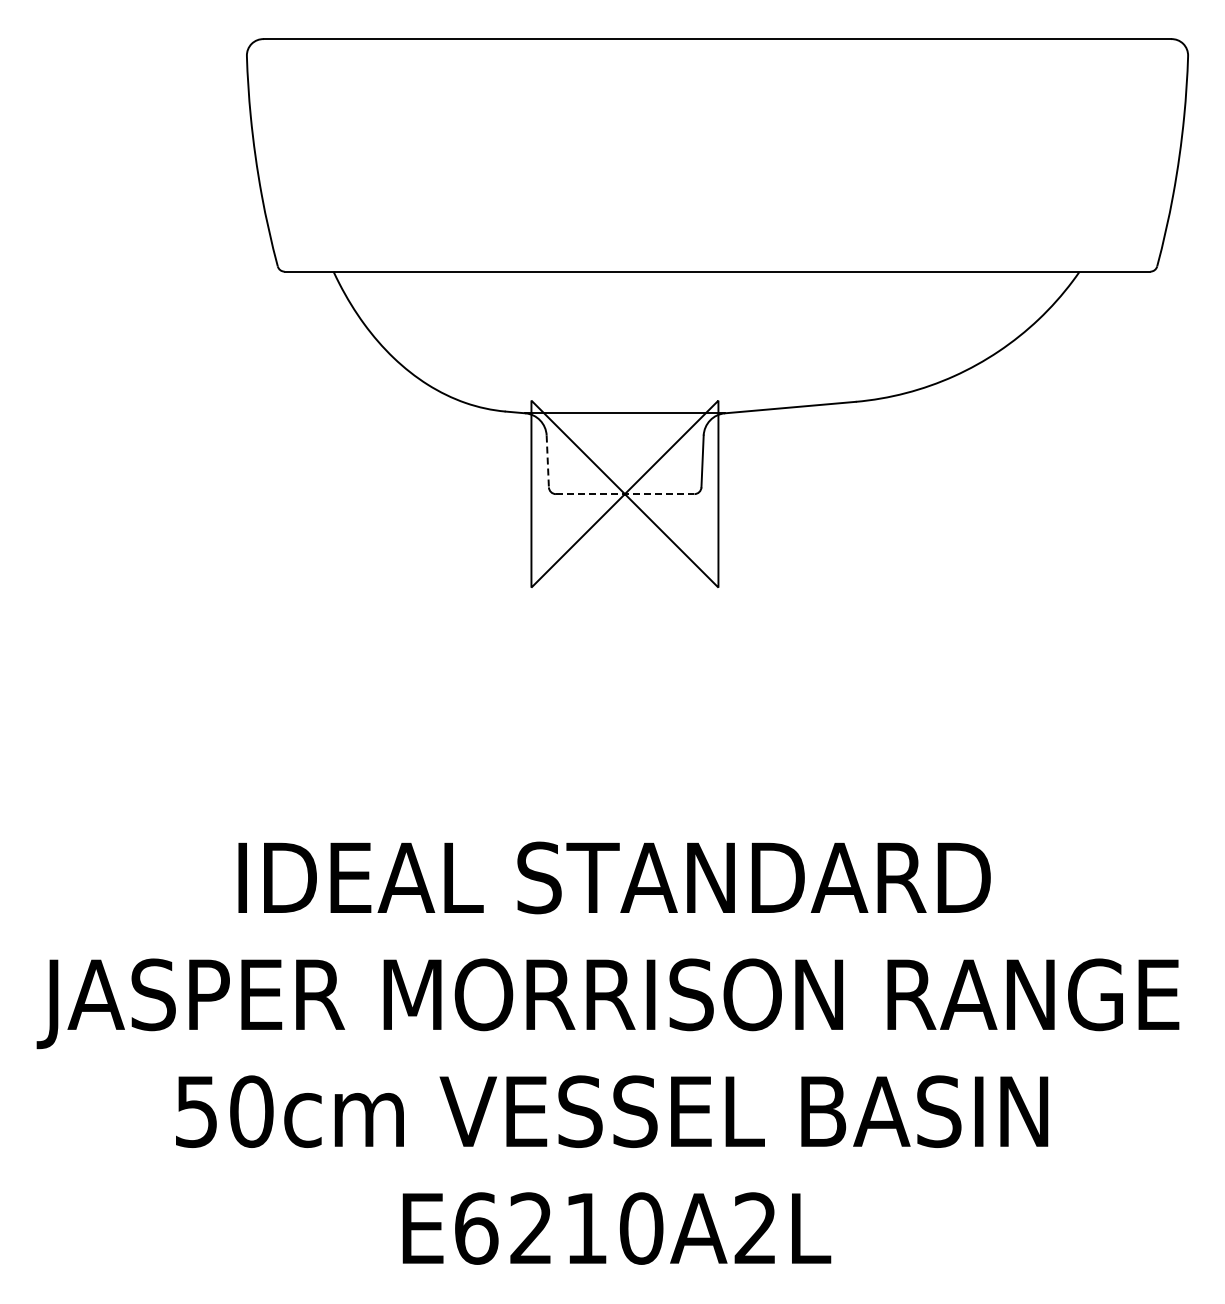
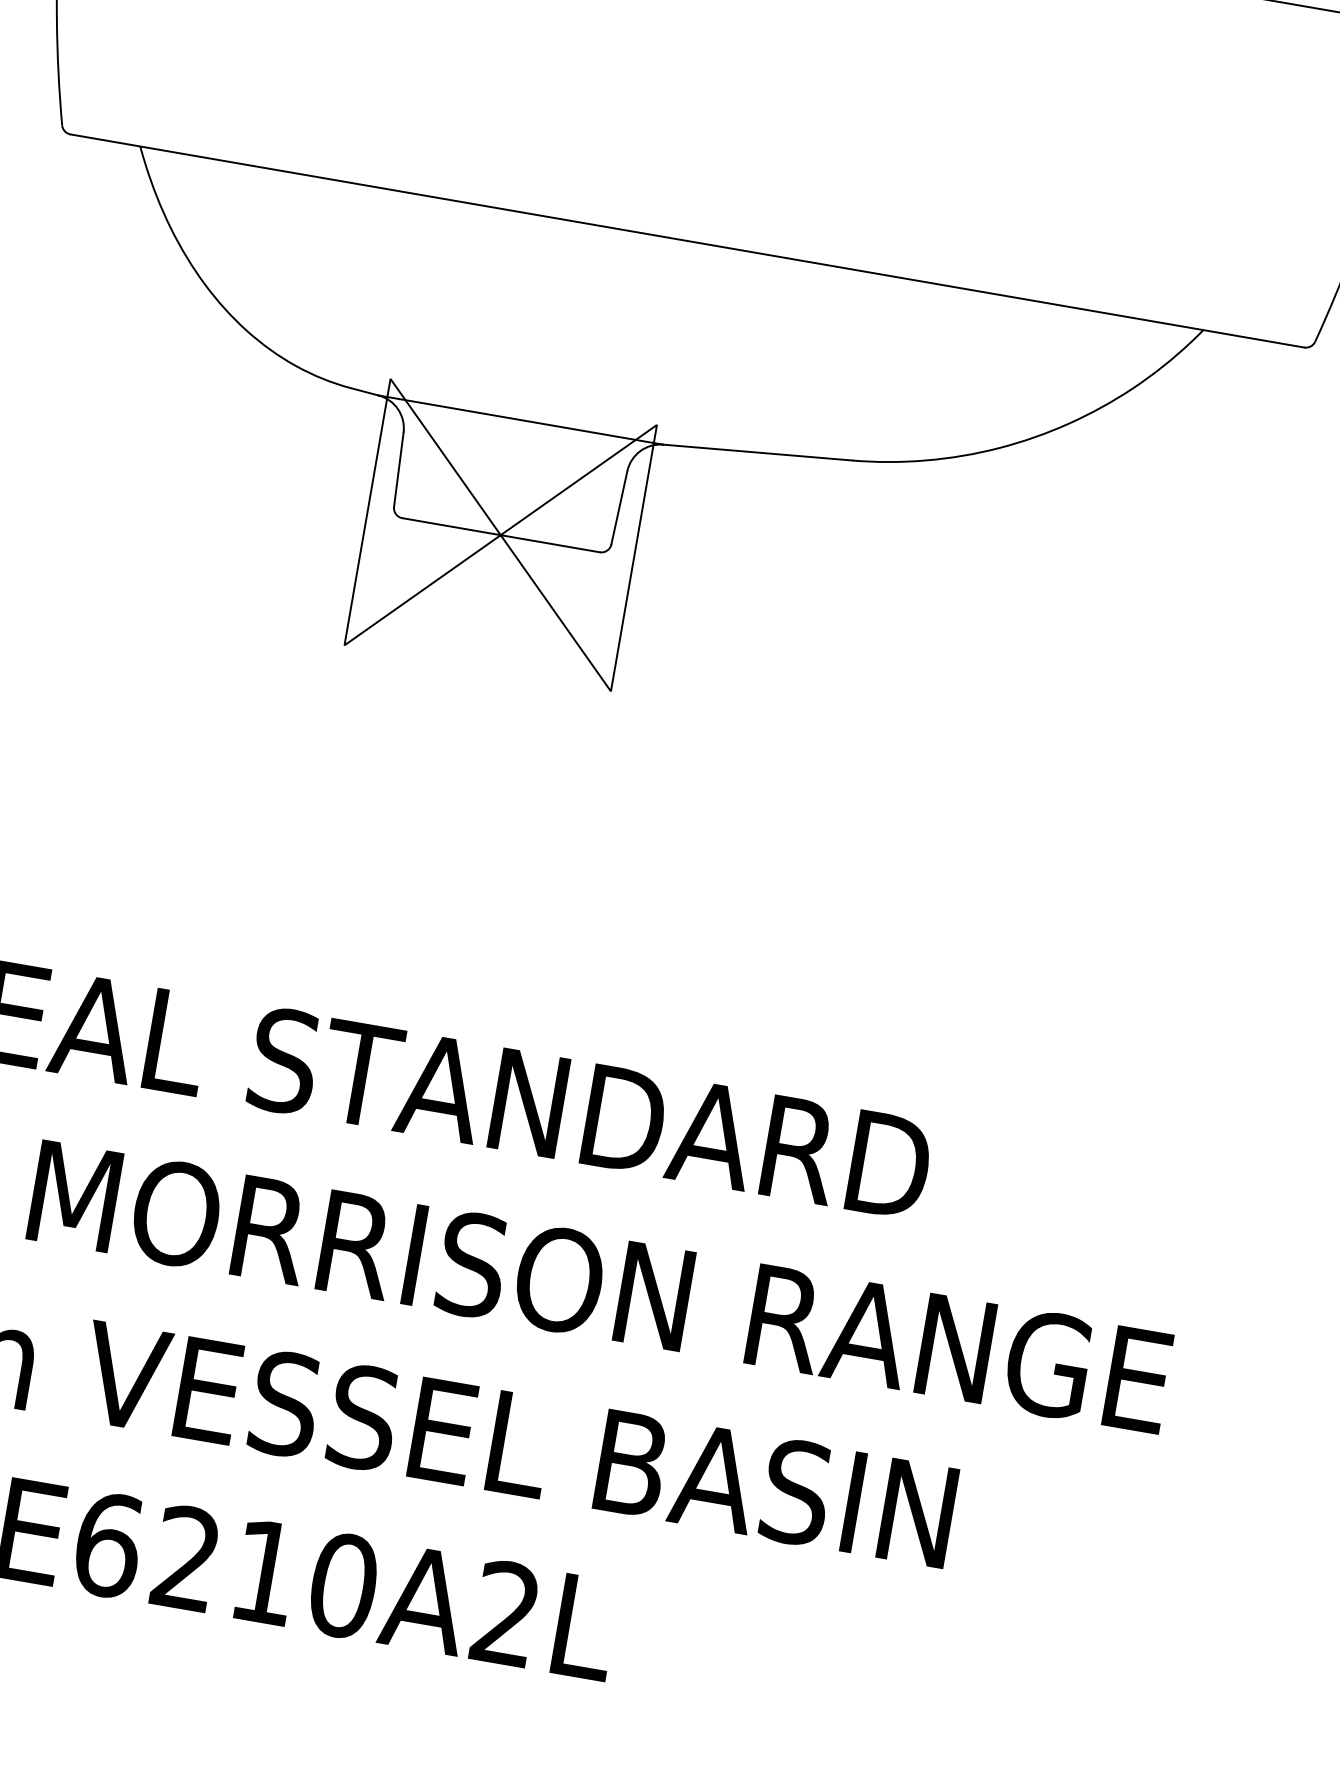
line: (547, 461) -> (398, 469), dashed -> solid
line: (625, 494) -> (501, 535), dashed -> solid

